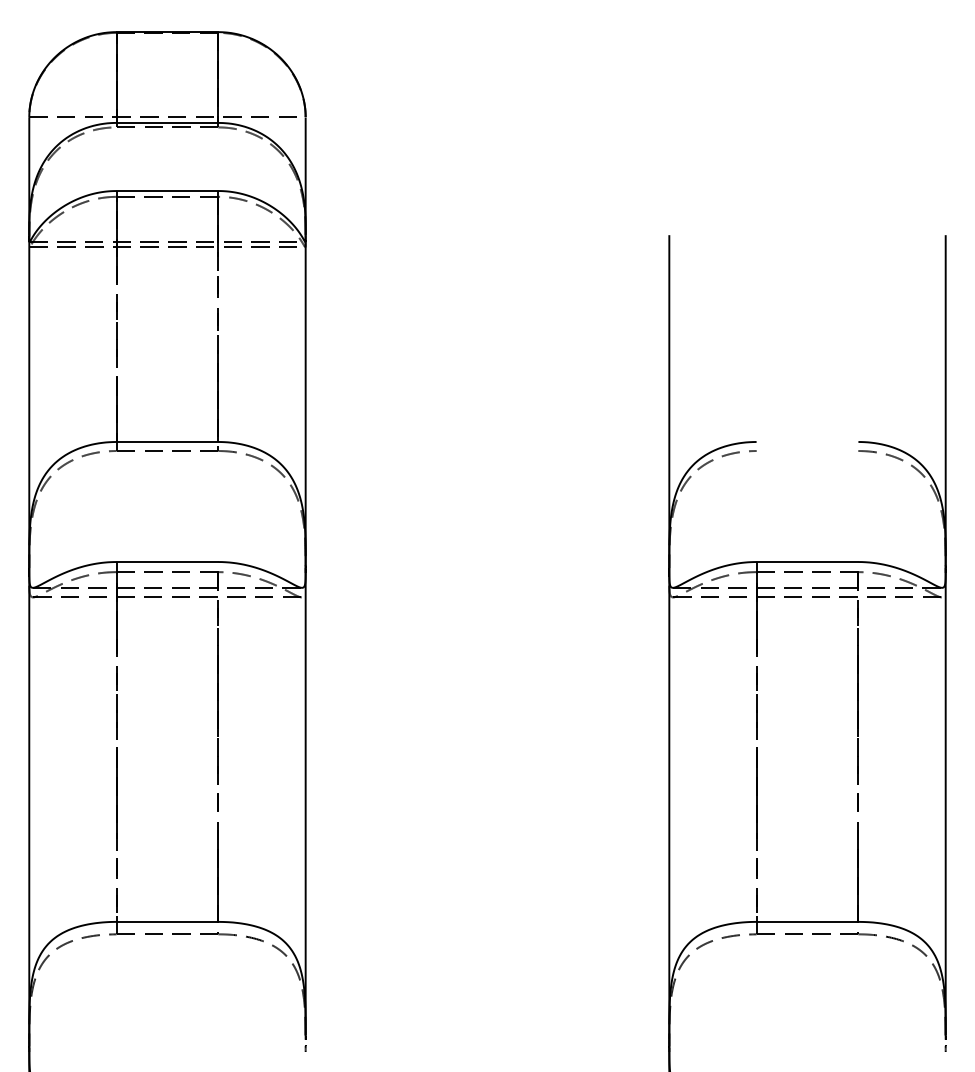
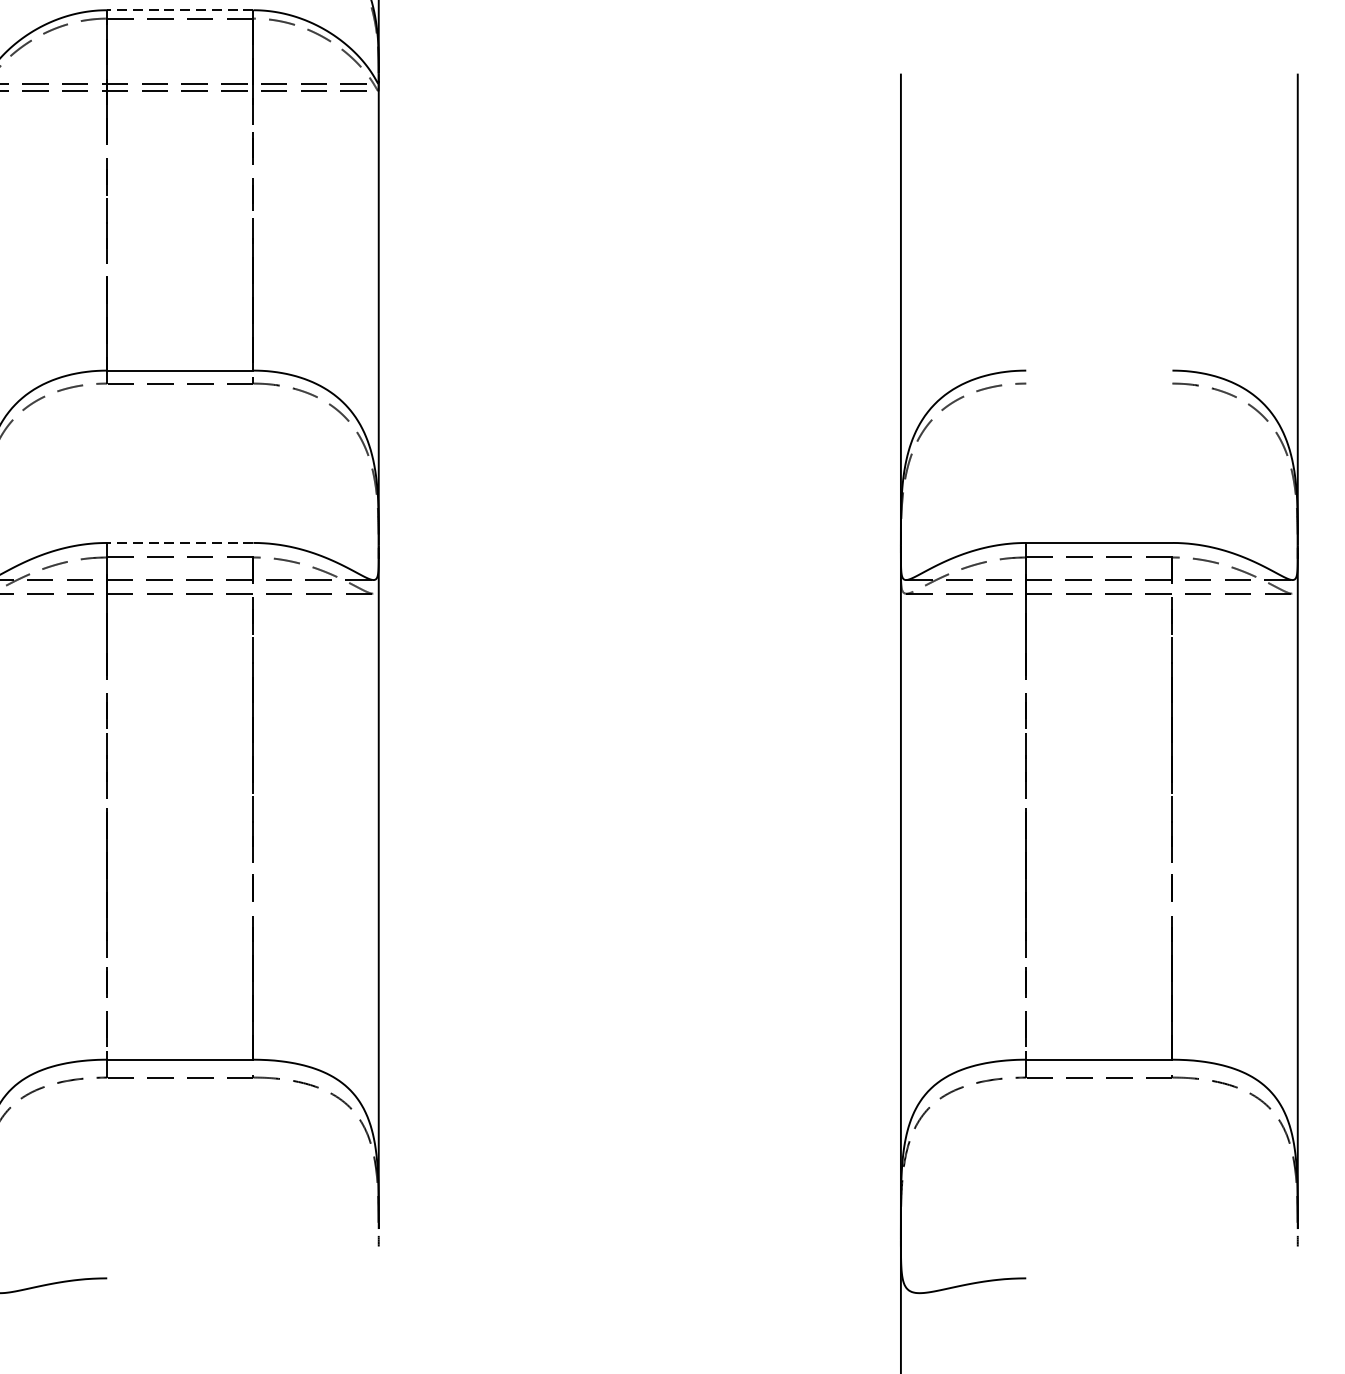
line: (167, 191) -> (180, 10), solid -> dashed
line: (167, 562) -> (180, 543), solid -> dashed

